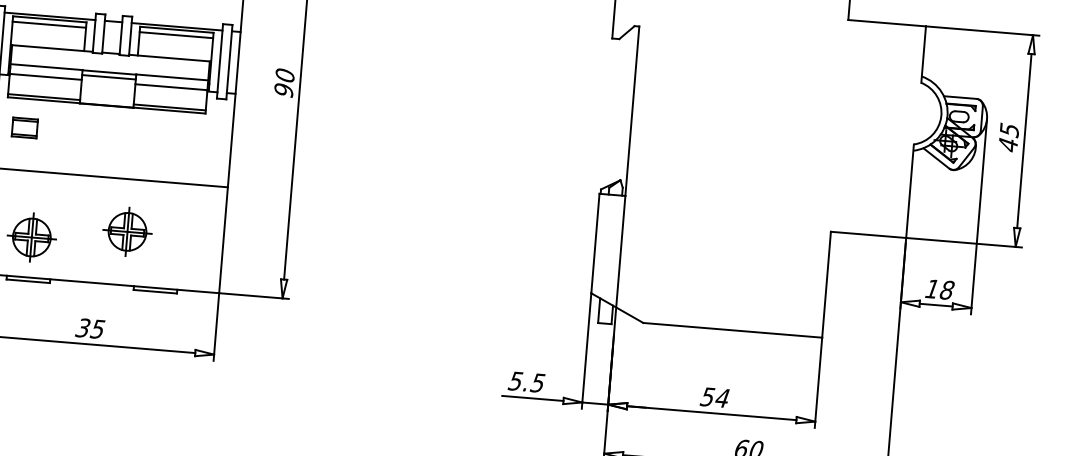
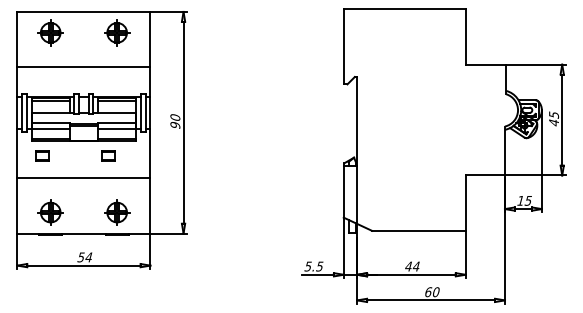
part: (151, 137) -> (108, 155), added
part: (128, 231) -> (117, 212), moved
text: (947, 289) -> (528, 200), 18 -> 15
text: (91, 328) -> (85, 257), 35 -> 54
text: (707, 396) -> (408, 266), 54 -> 44

